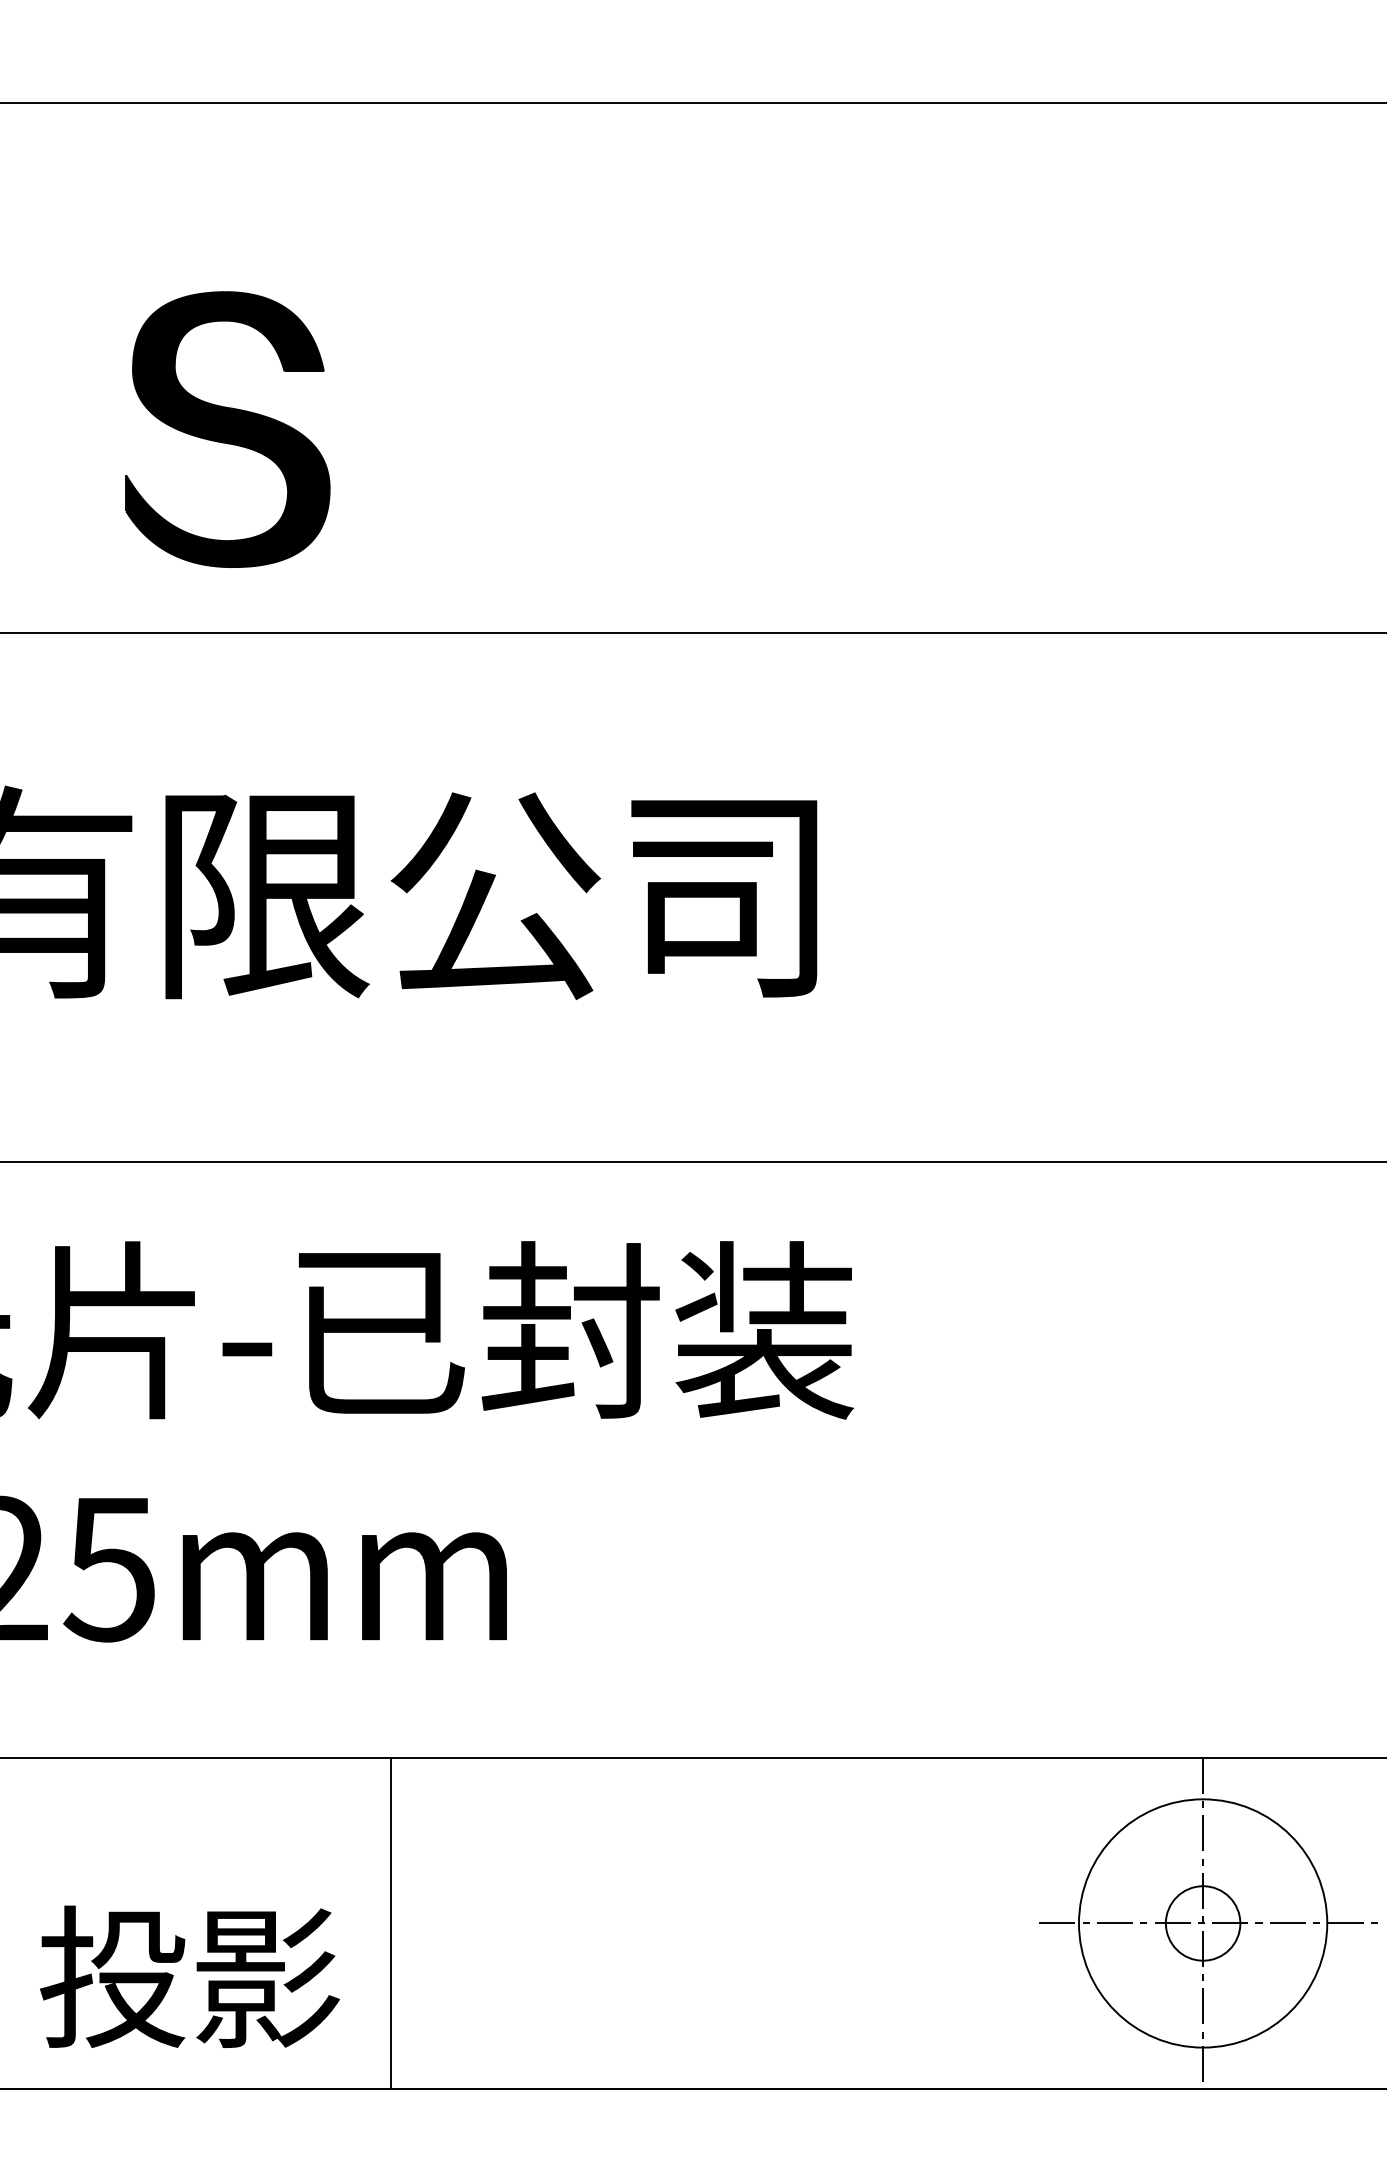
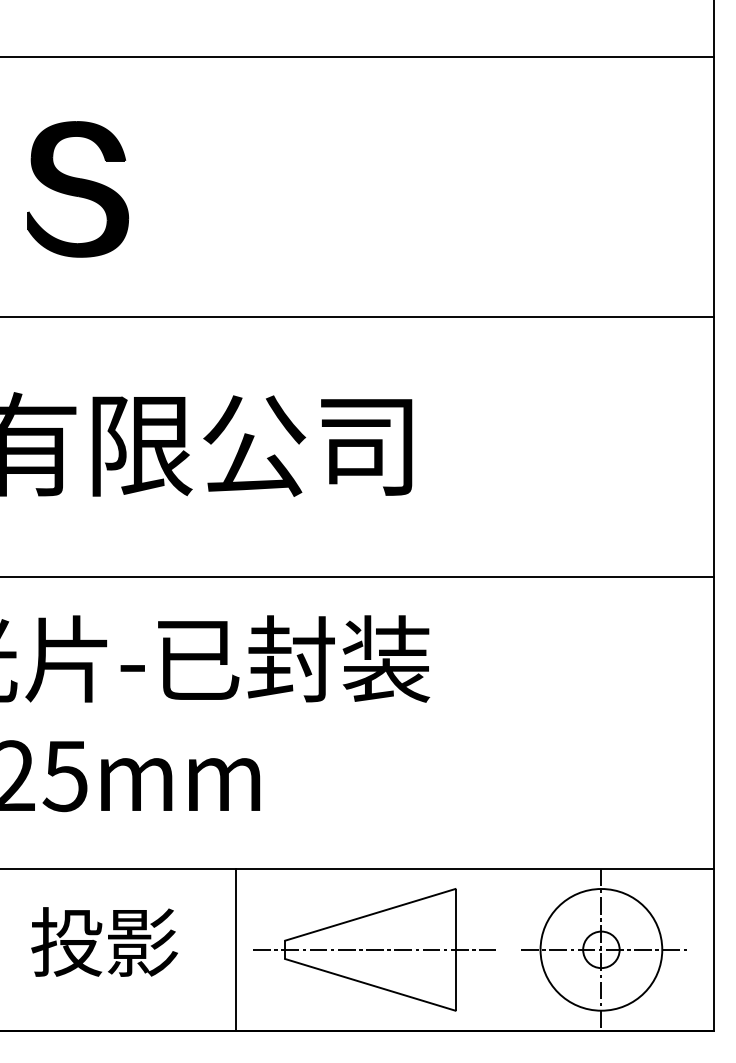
part: (228, 429) -> (78, 189), moved
line: (391, 1922) -> (236, 949), moved
part: (740, 1922) -> (374, 949), added
text: (189, 1975) -> (104, 941), moved

